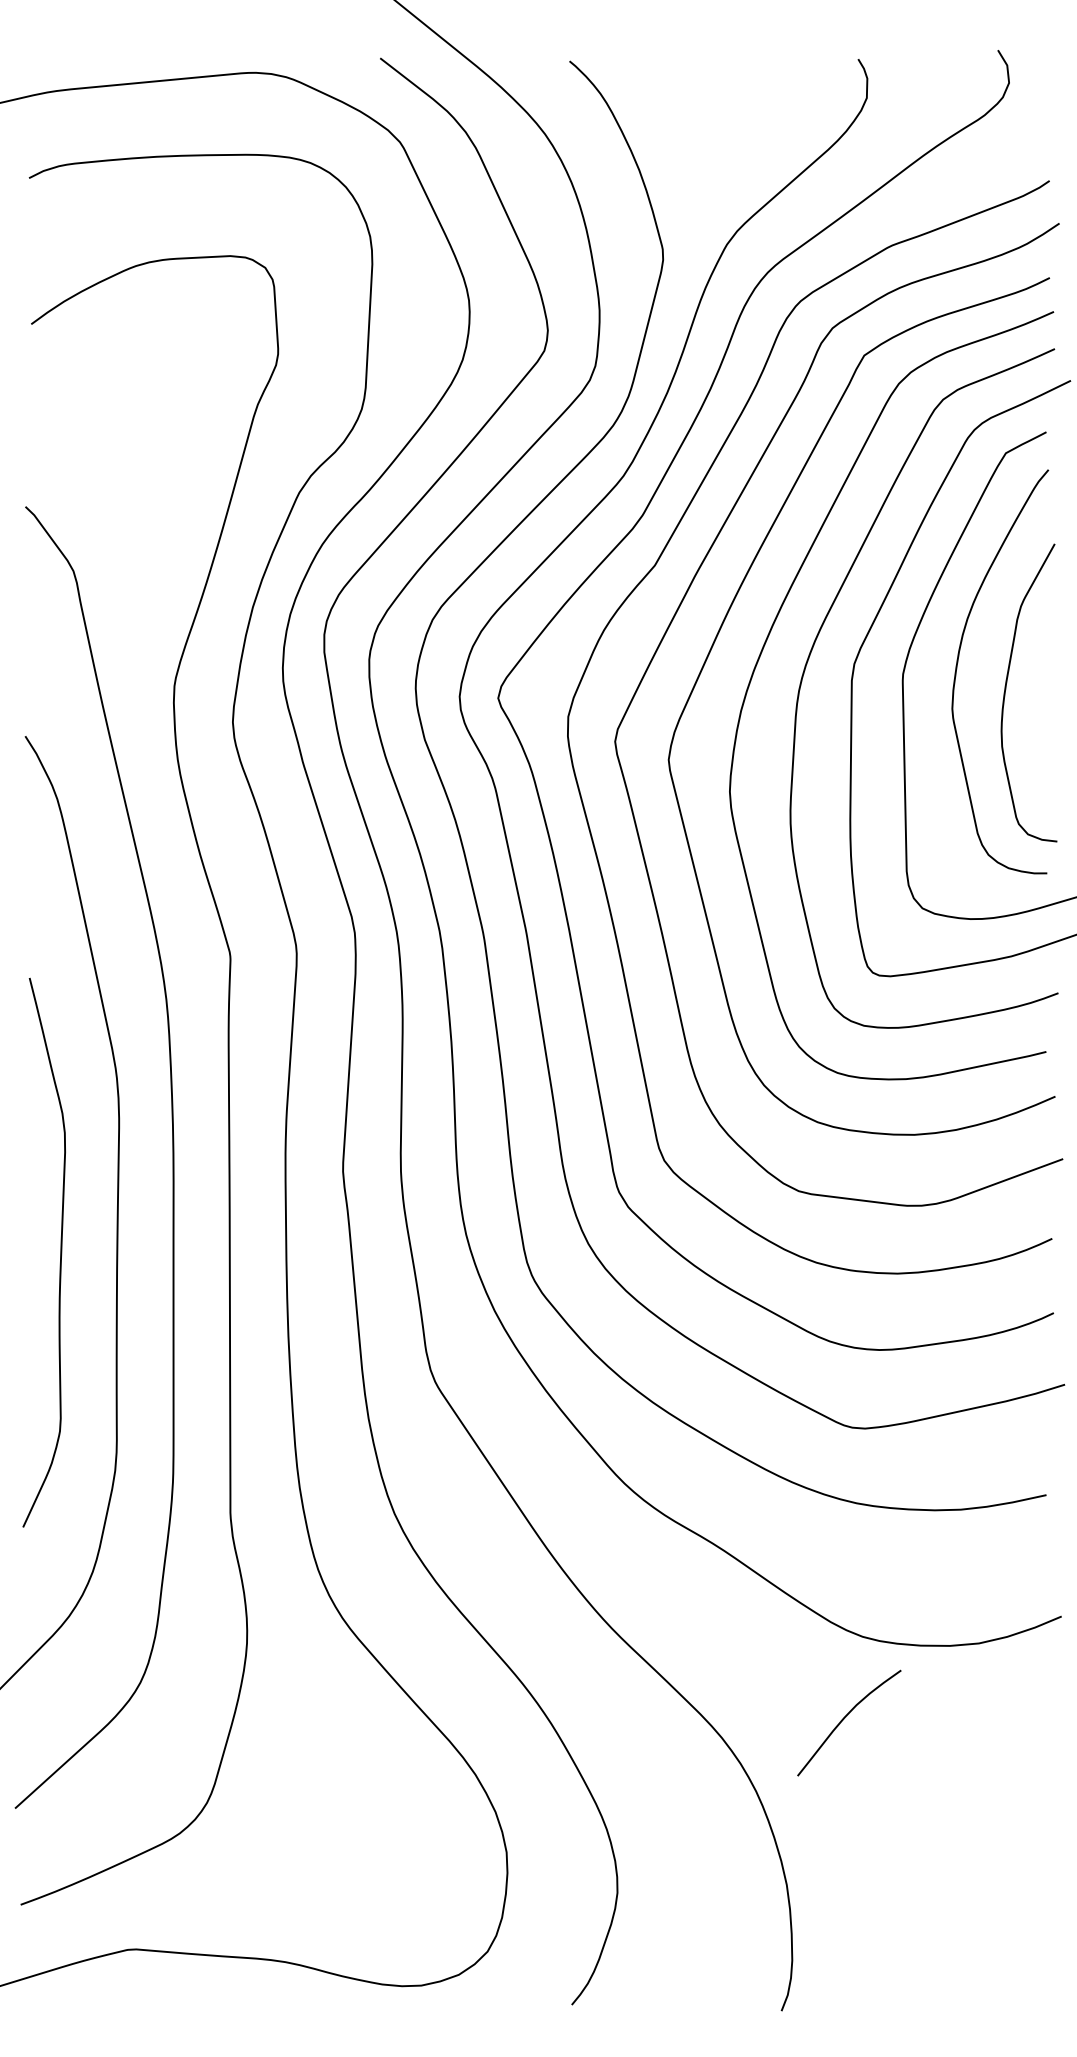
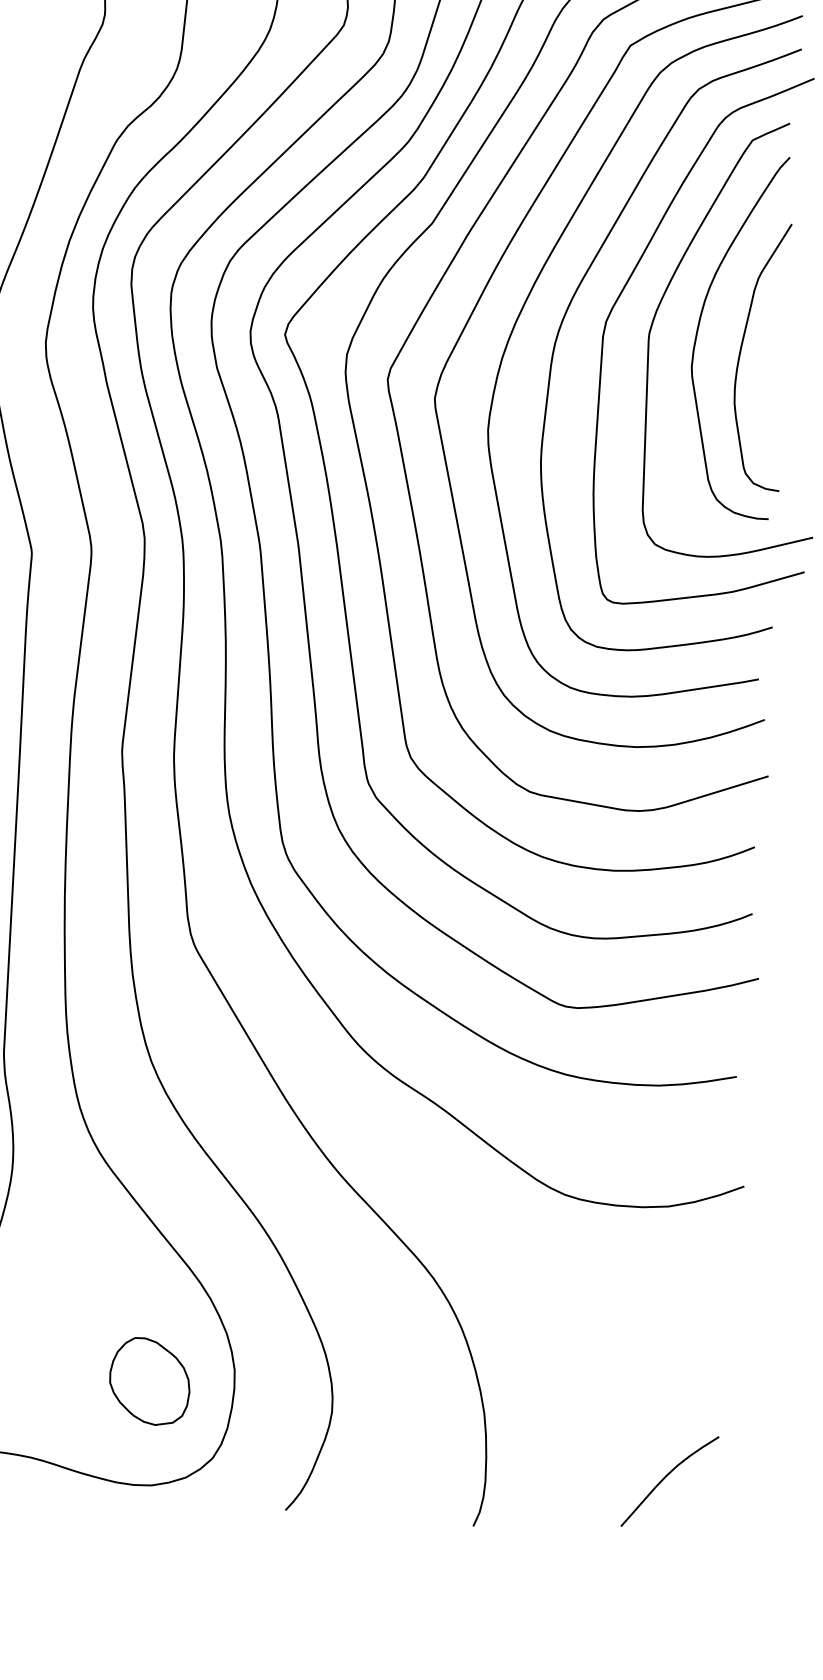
curve: (845, 1718) -> (666, 1477), moved
part: (412, 1870) -> (149, 1381), added

